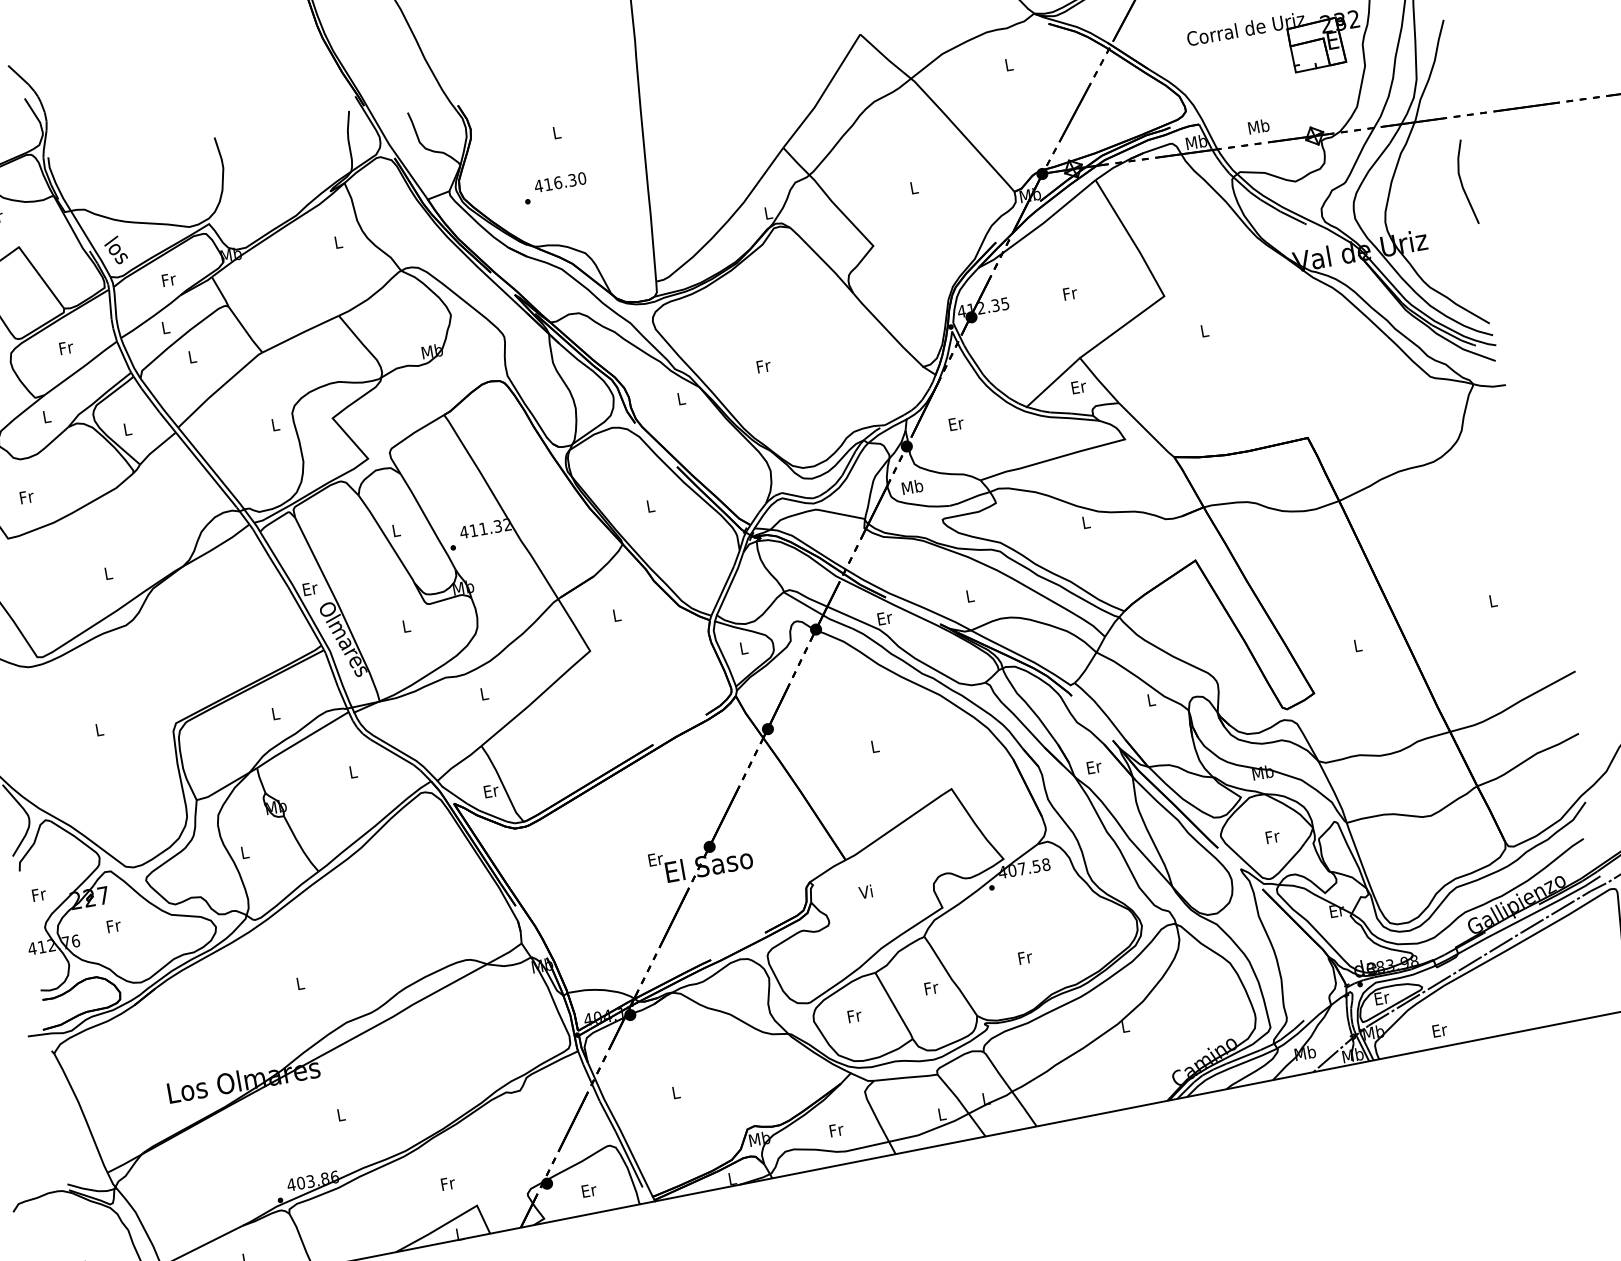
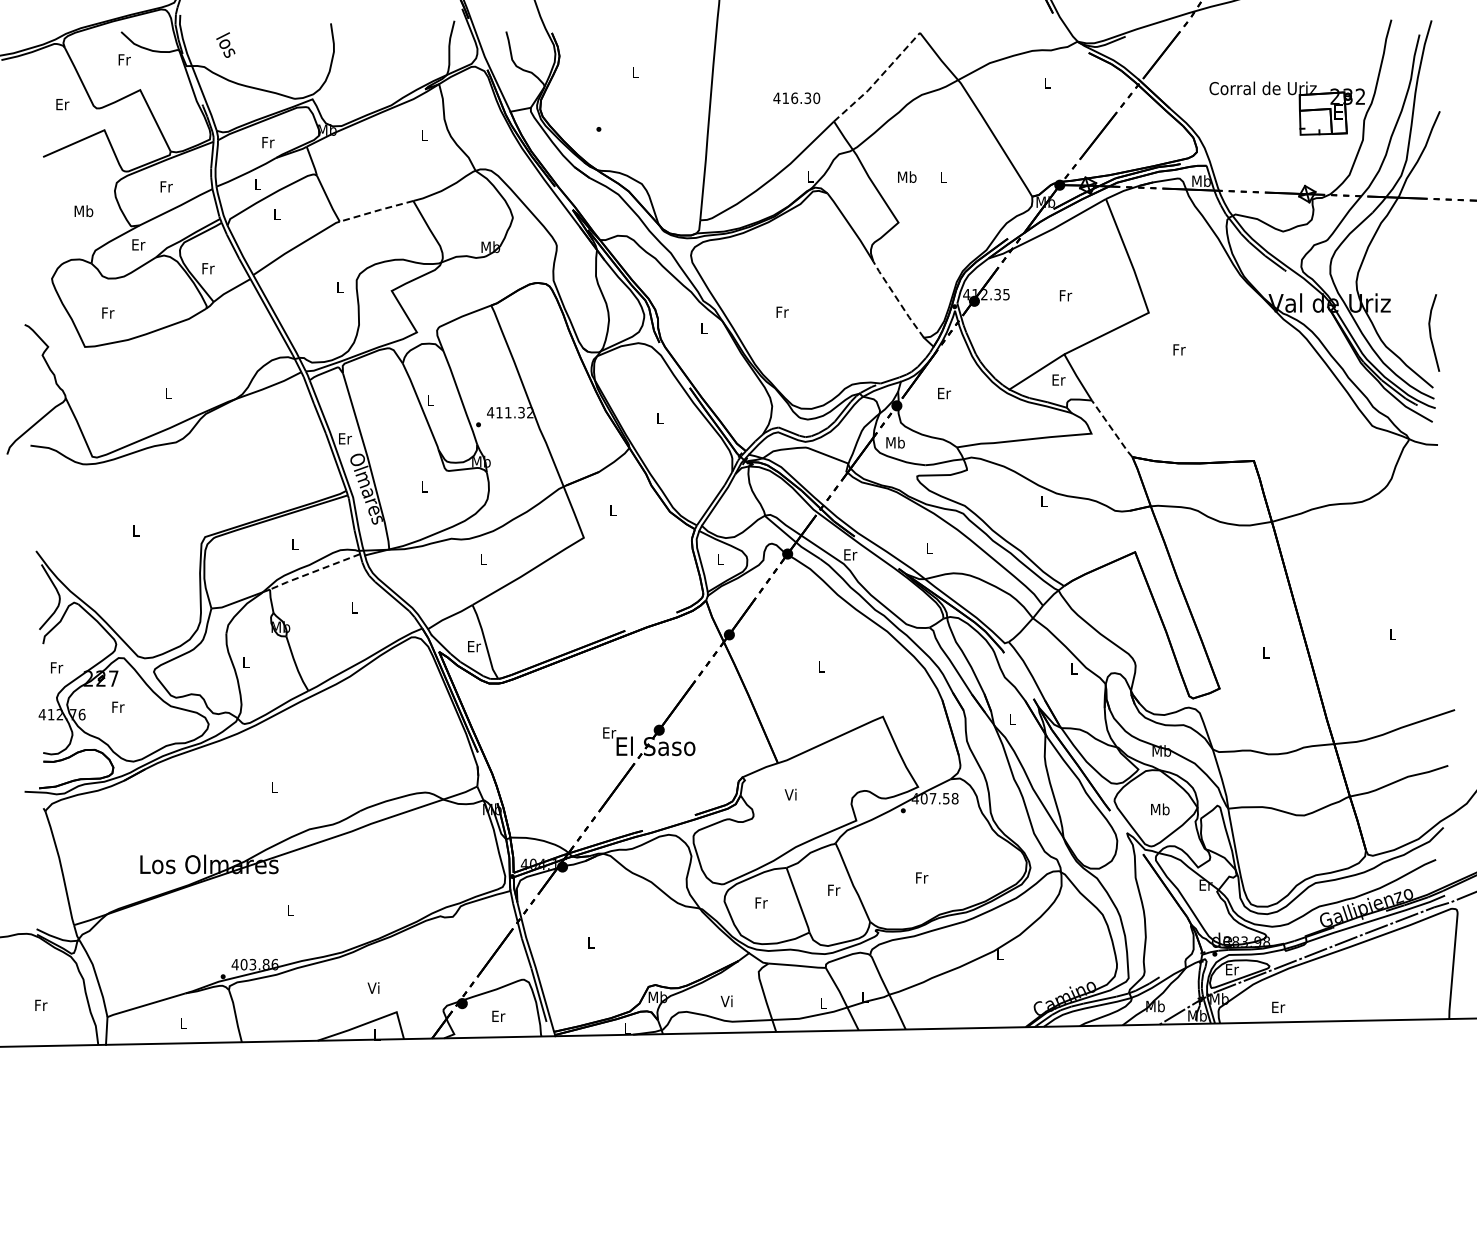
line: (823, 92) -> (878, 78), solid -> dashed
text: (1259, 125) -> (907, 176), moved
text: (560, 182) -> (796, 98), moved
line: (1462, 182) -> (1431, 332), moved
text: (115, 249) -> (225, 44), moved
line: (887, 330) -> (897, 299), solid -> dashed
text: (1204, 330) -> (1179, 349), L -> Fr
line: (300, 333) -> (376, 210), solid -> dashed
text: (46, 416) -> (138, 244), L -> Er
text: (127, 429) -> (208, 268), L -> Fr
line: (1146, 431) -> (1111, 429), solid -> dashed
line: (301, 741) -> (313, 572), solid -> dashed
text: (1093, 767) -> (1012, 719), Er -> L
text: (1272, 836) -> (1160, 809), Fr -> Mb
text: (835, 1130) -> (726, 1001), Fr -> Vi
text: (446, 1183) -> (373, 987), Fr -> Vi

